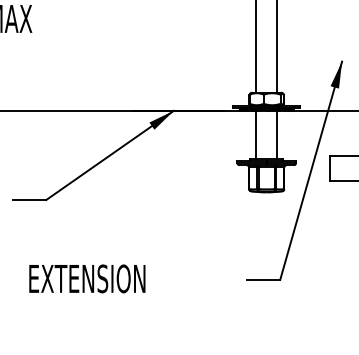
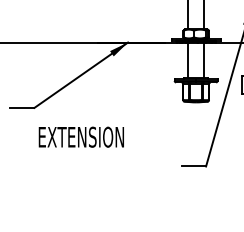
text: (87, 278) -> (81, 136), moved

